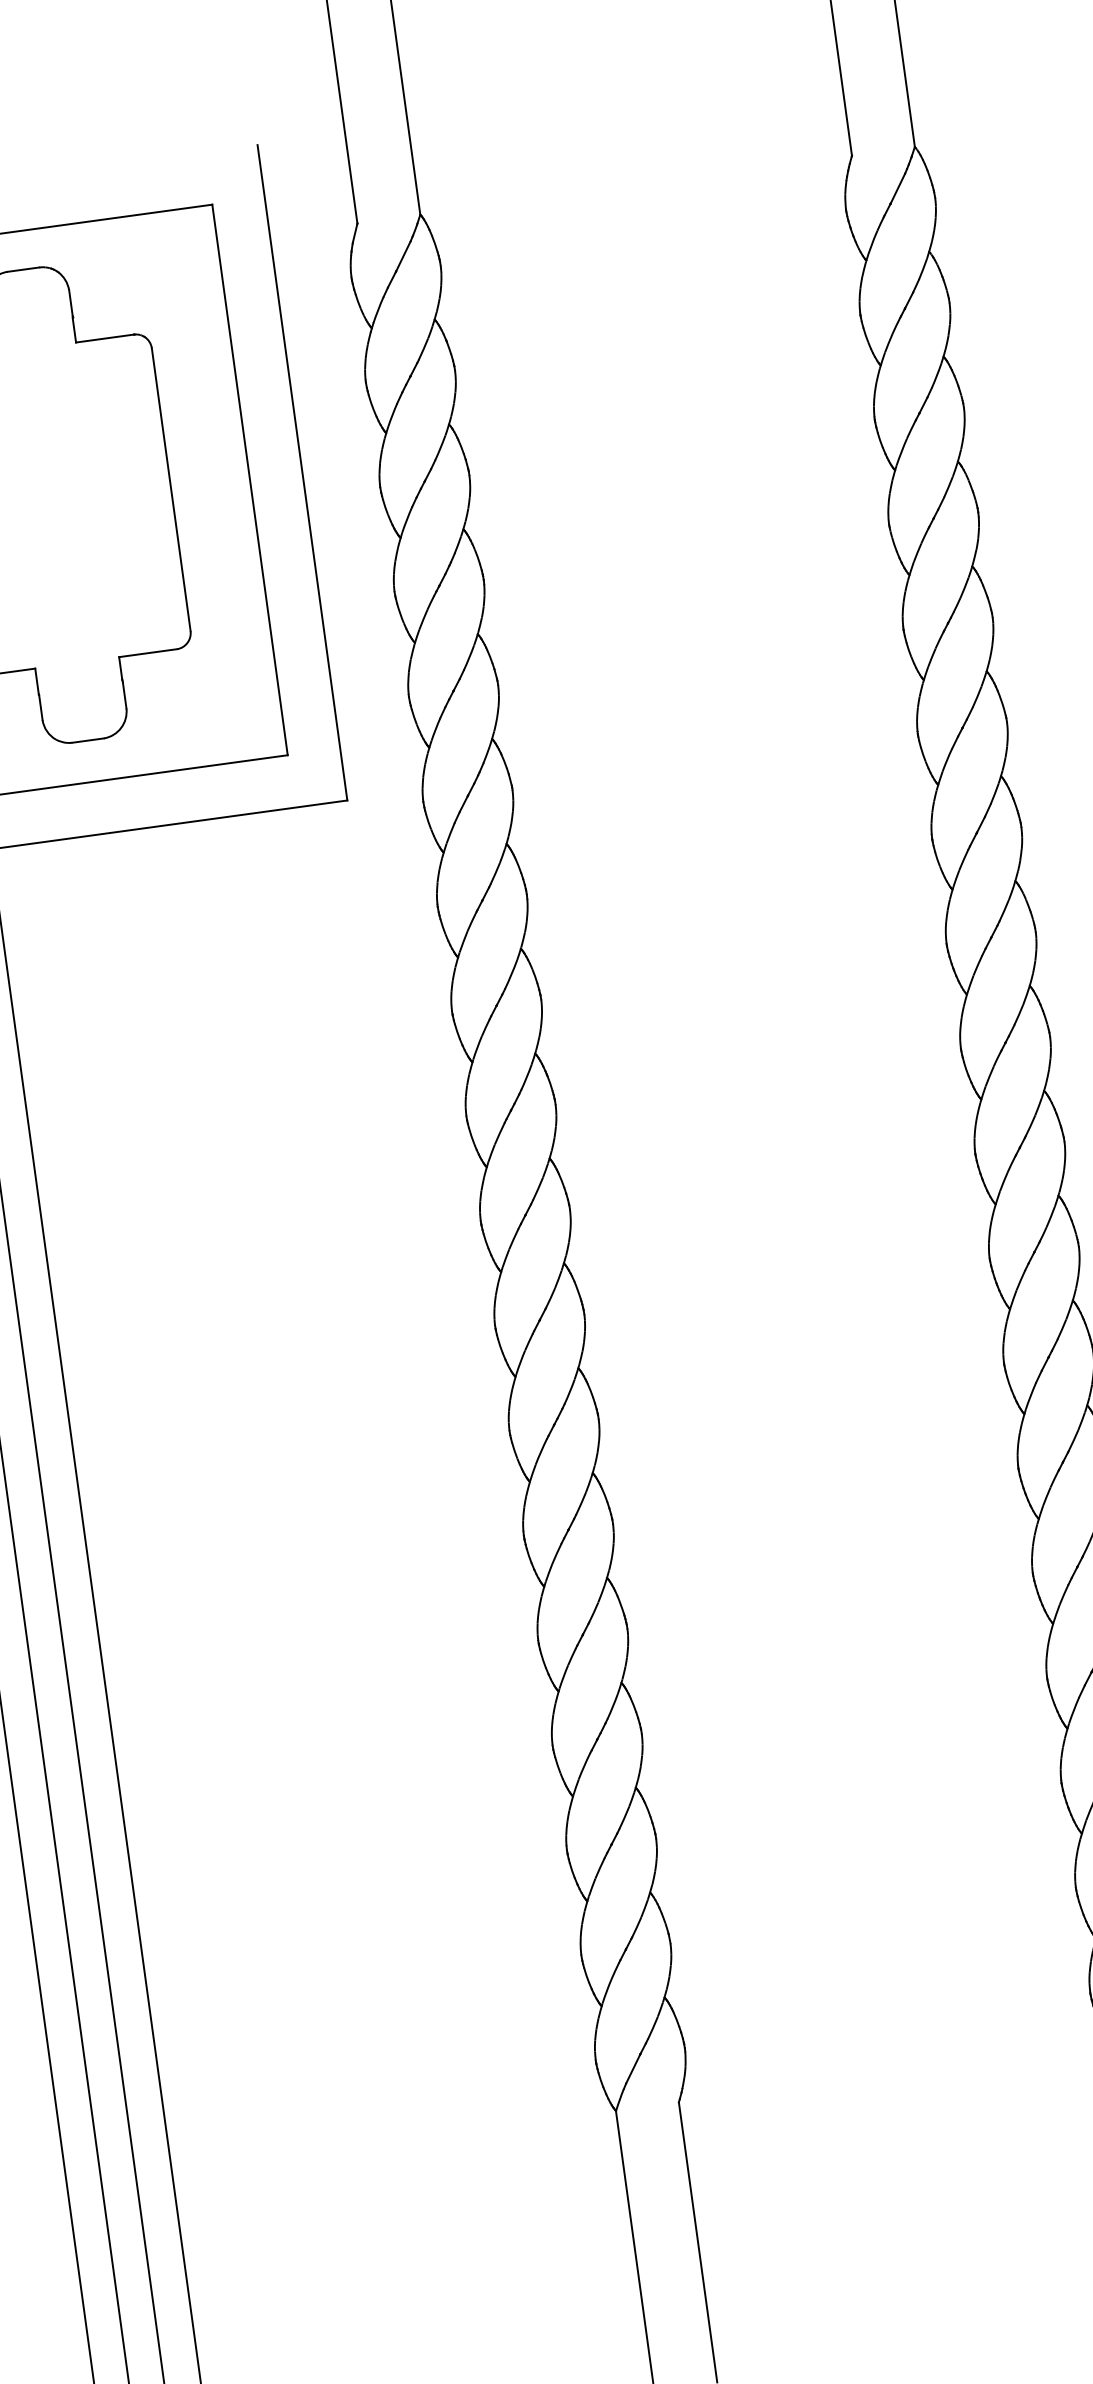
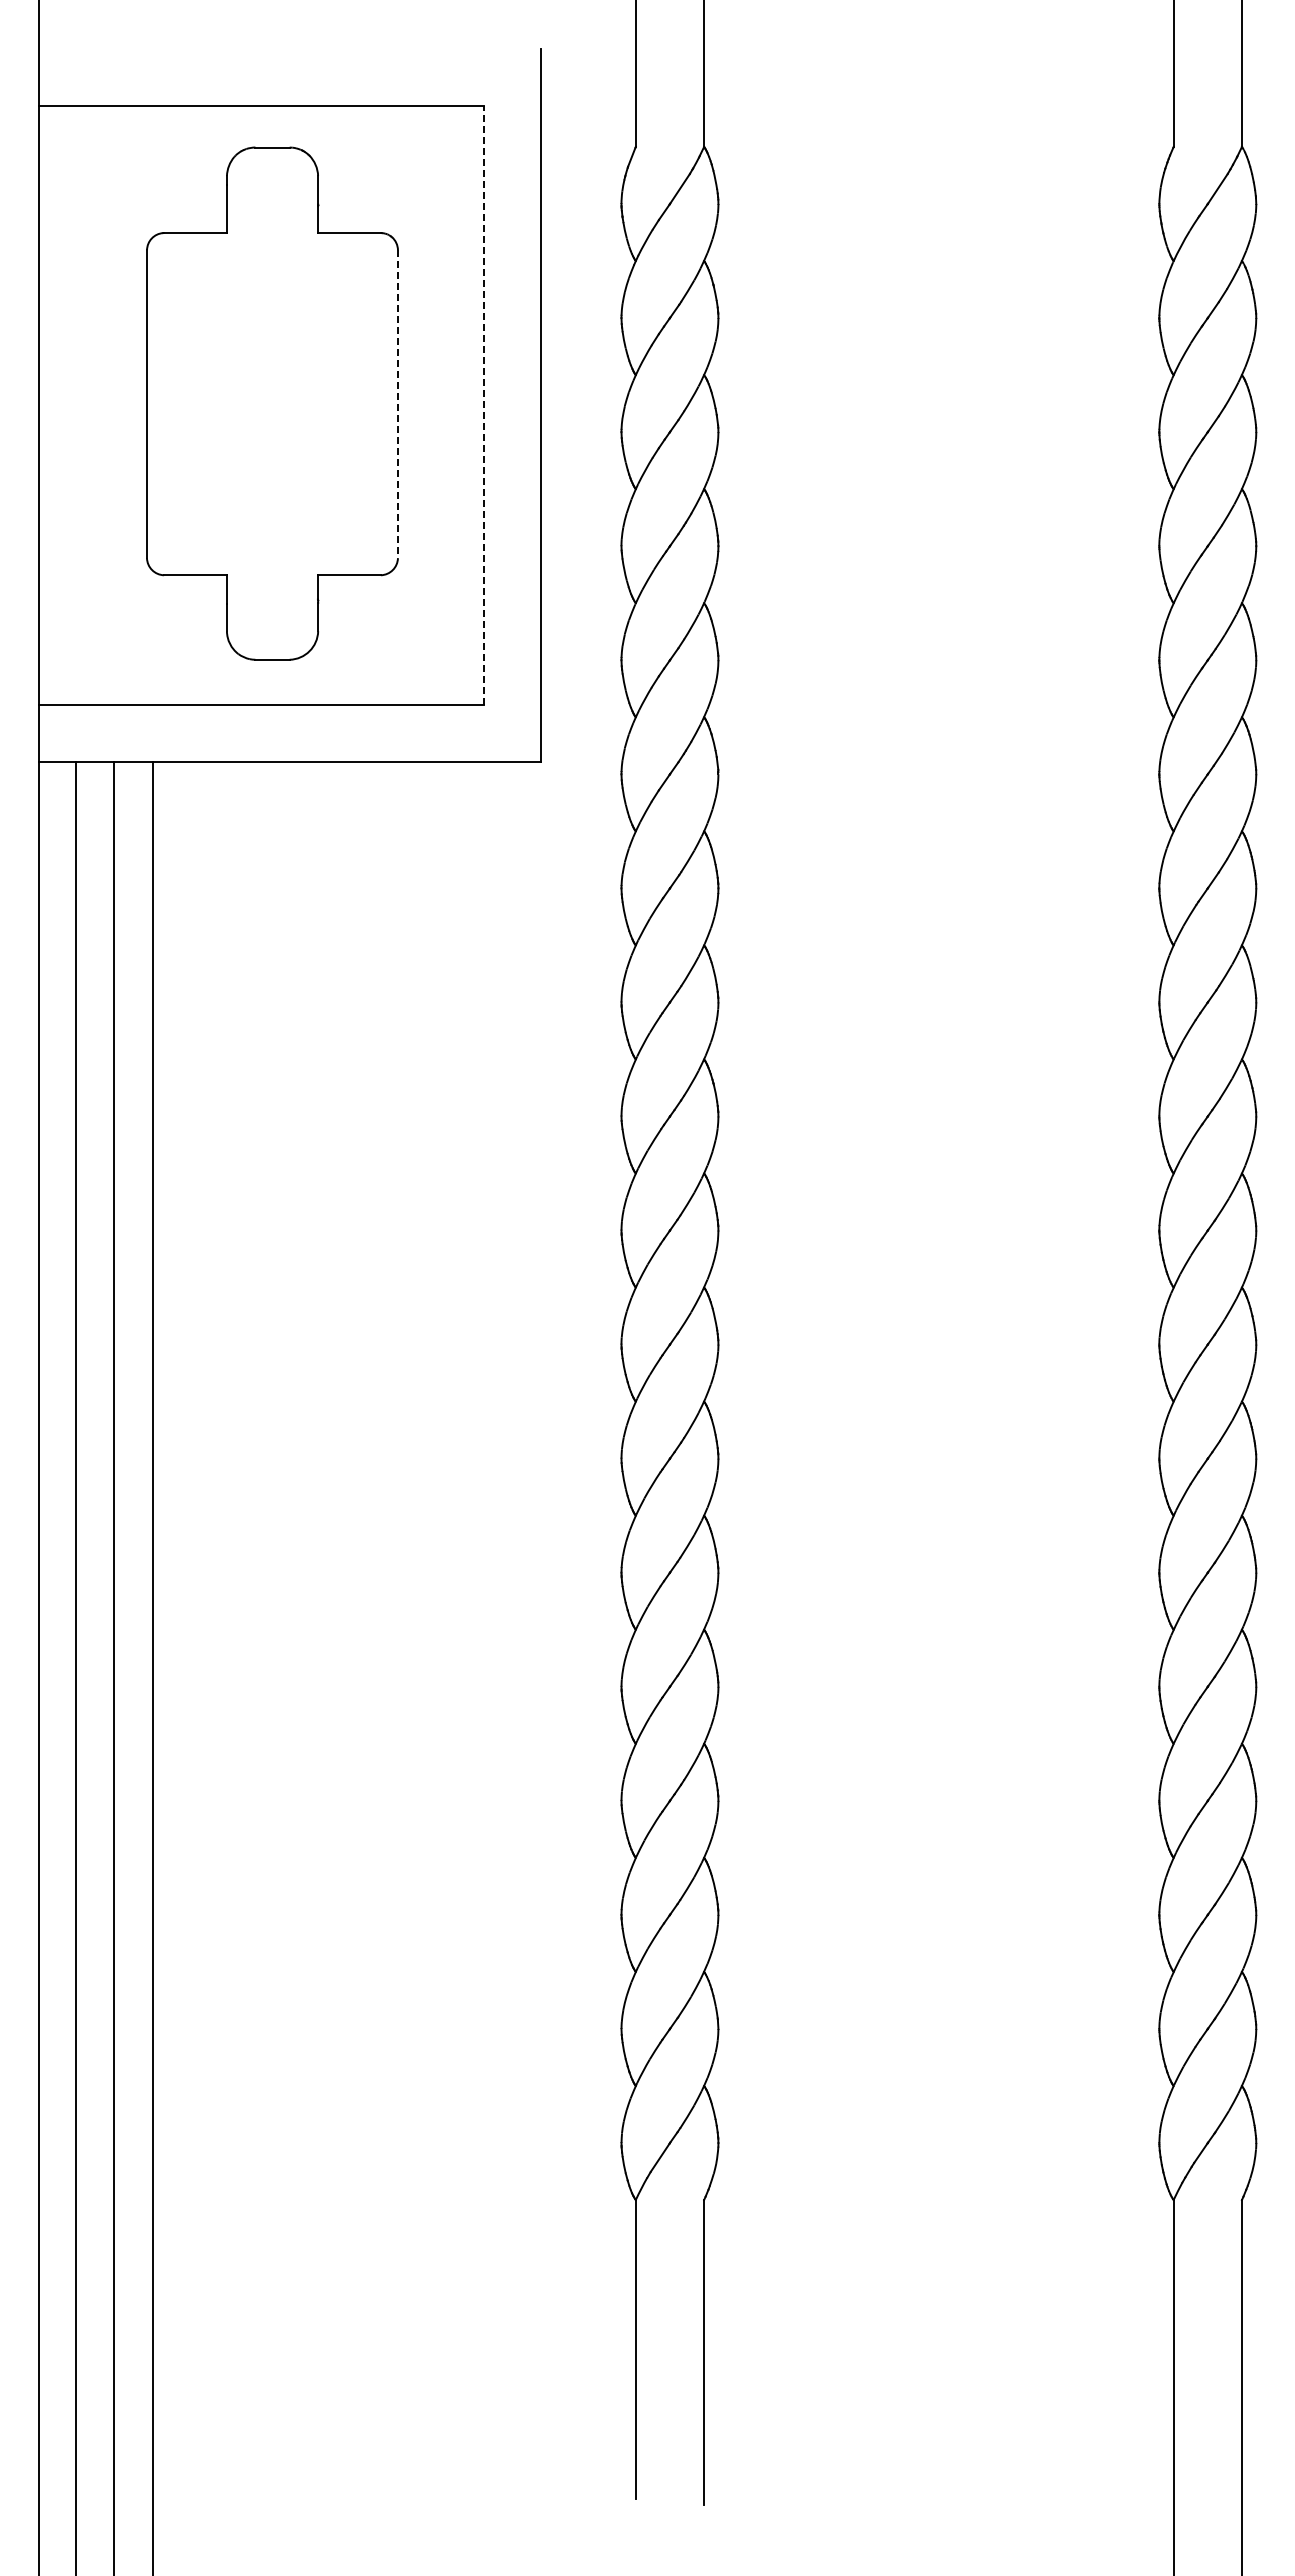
line: (249, 479) -> (483, 404), solid -> dashed
line: (170, 490) -> (397, 404), solid -> dashed

